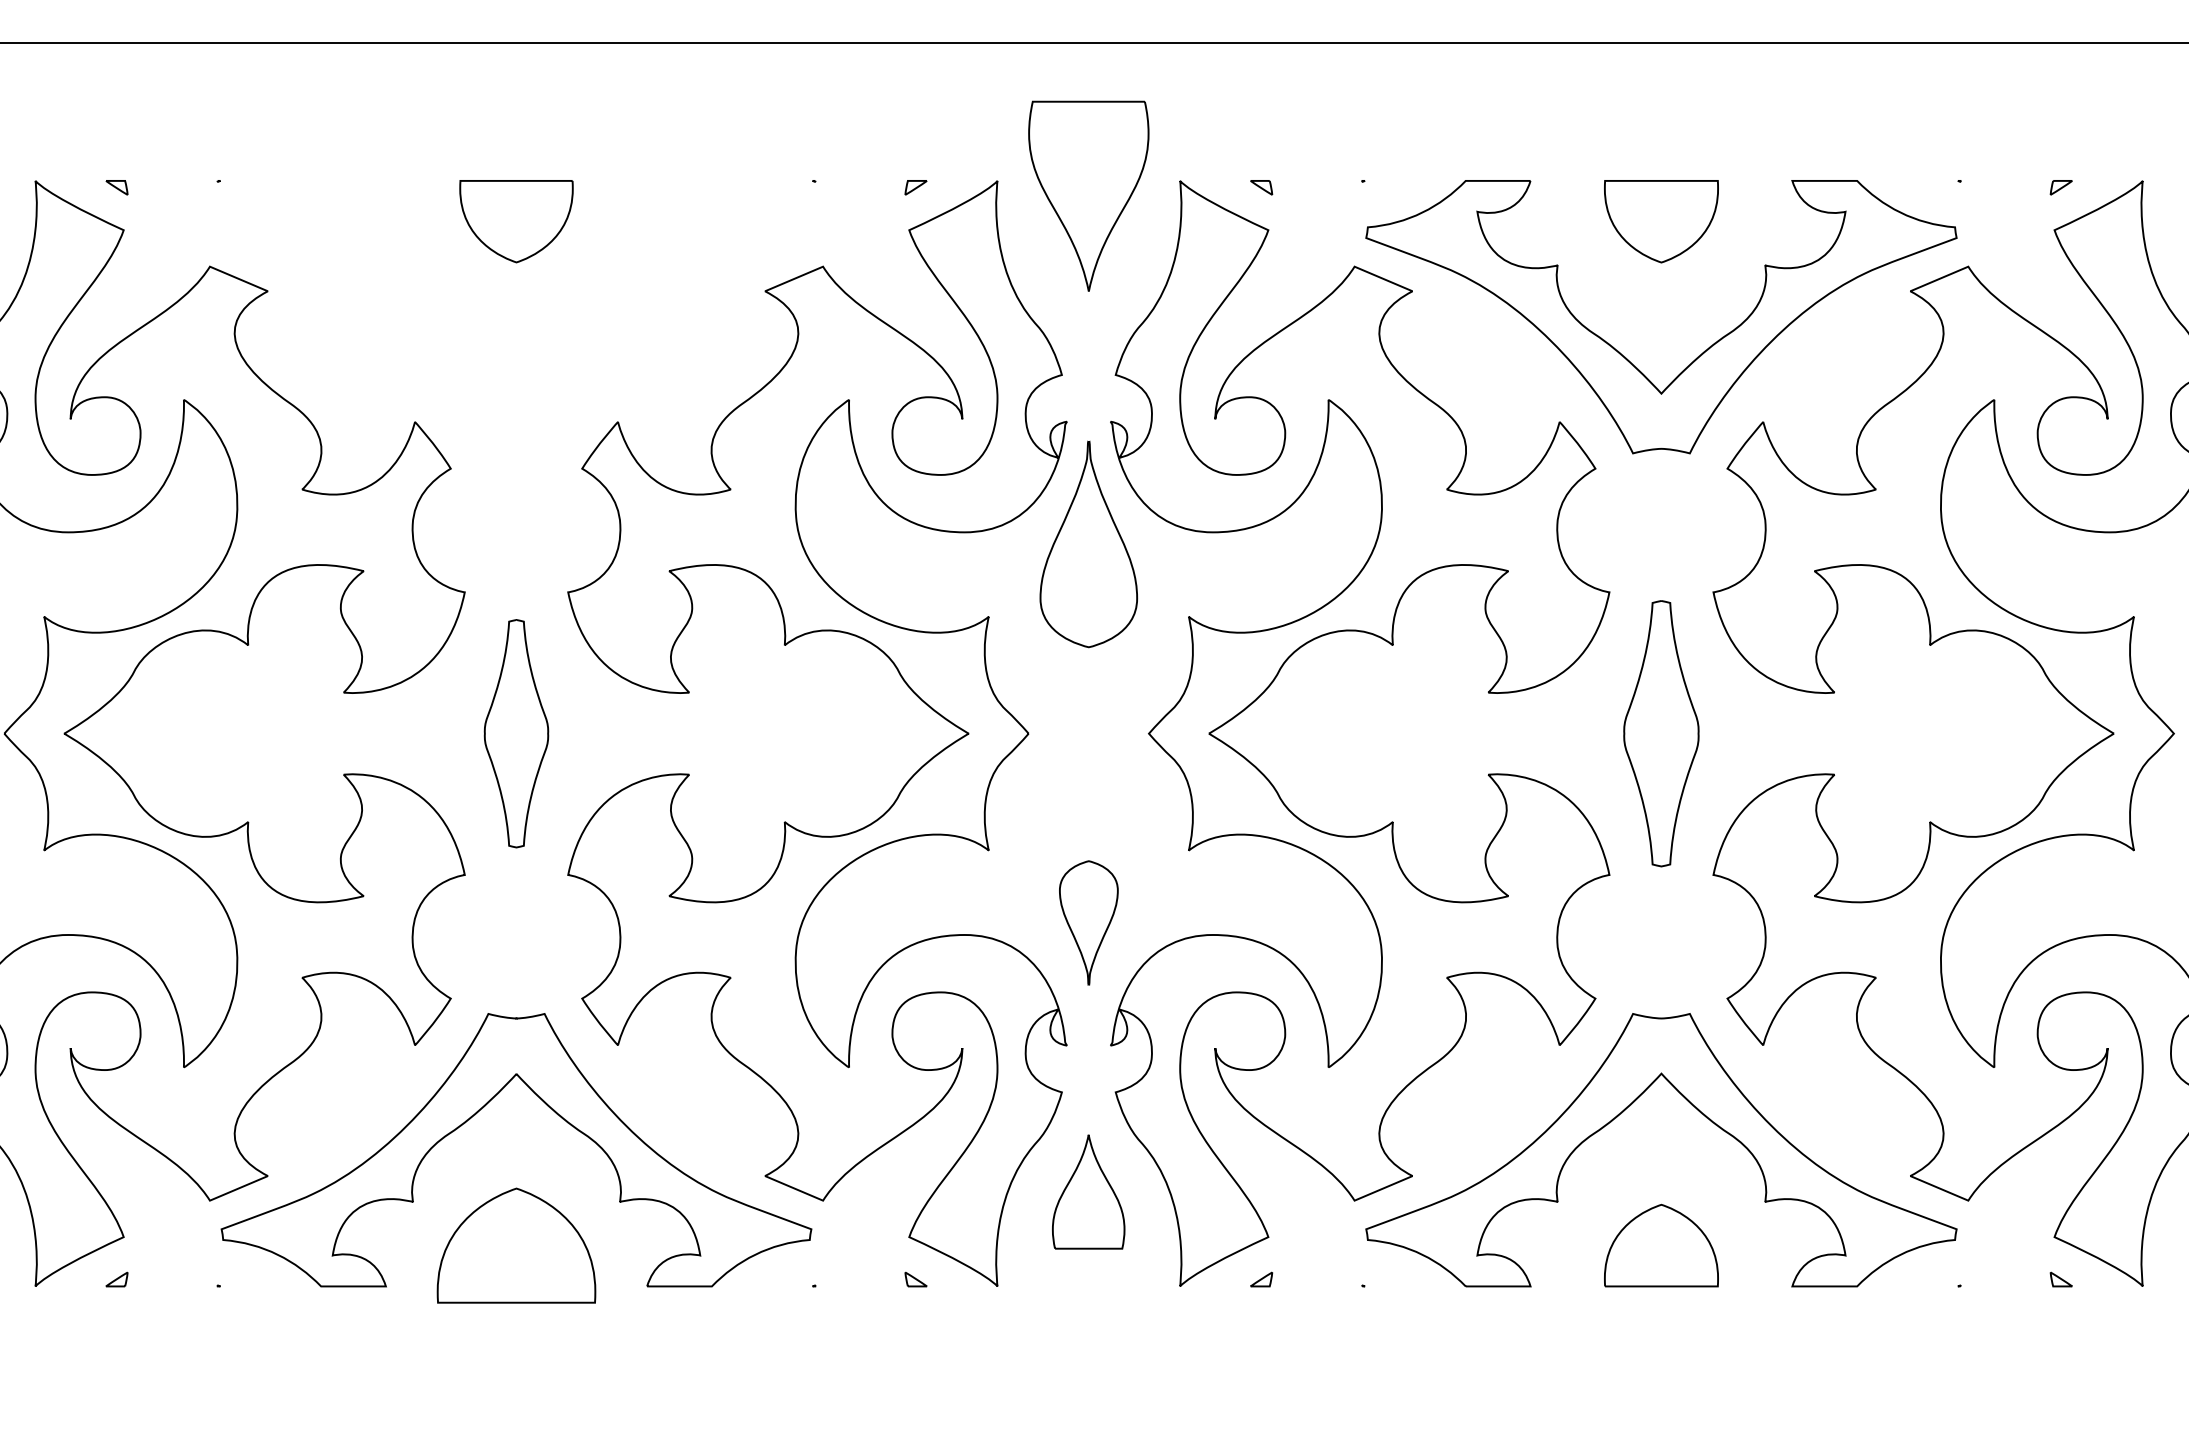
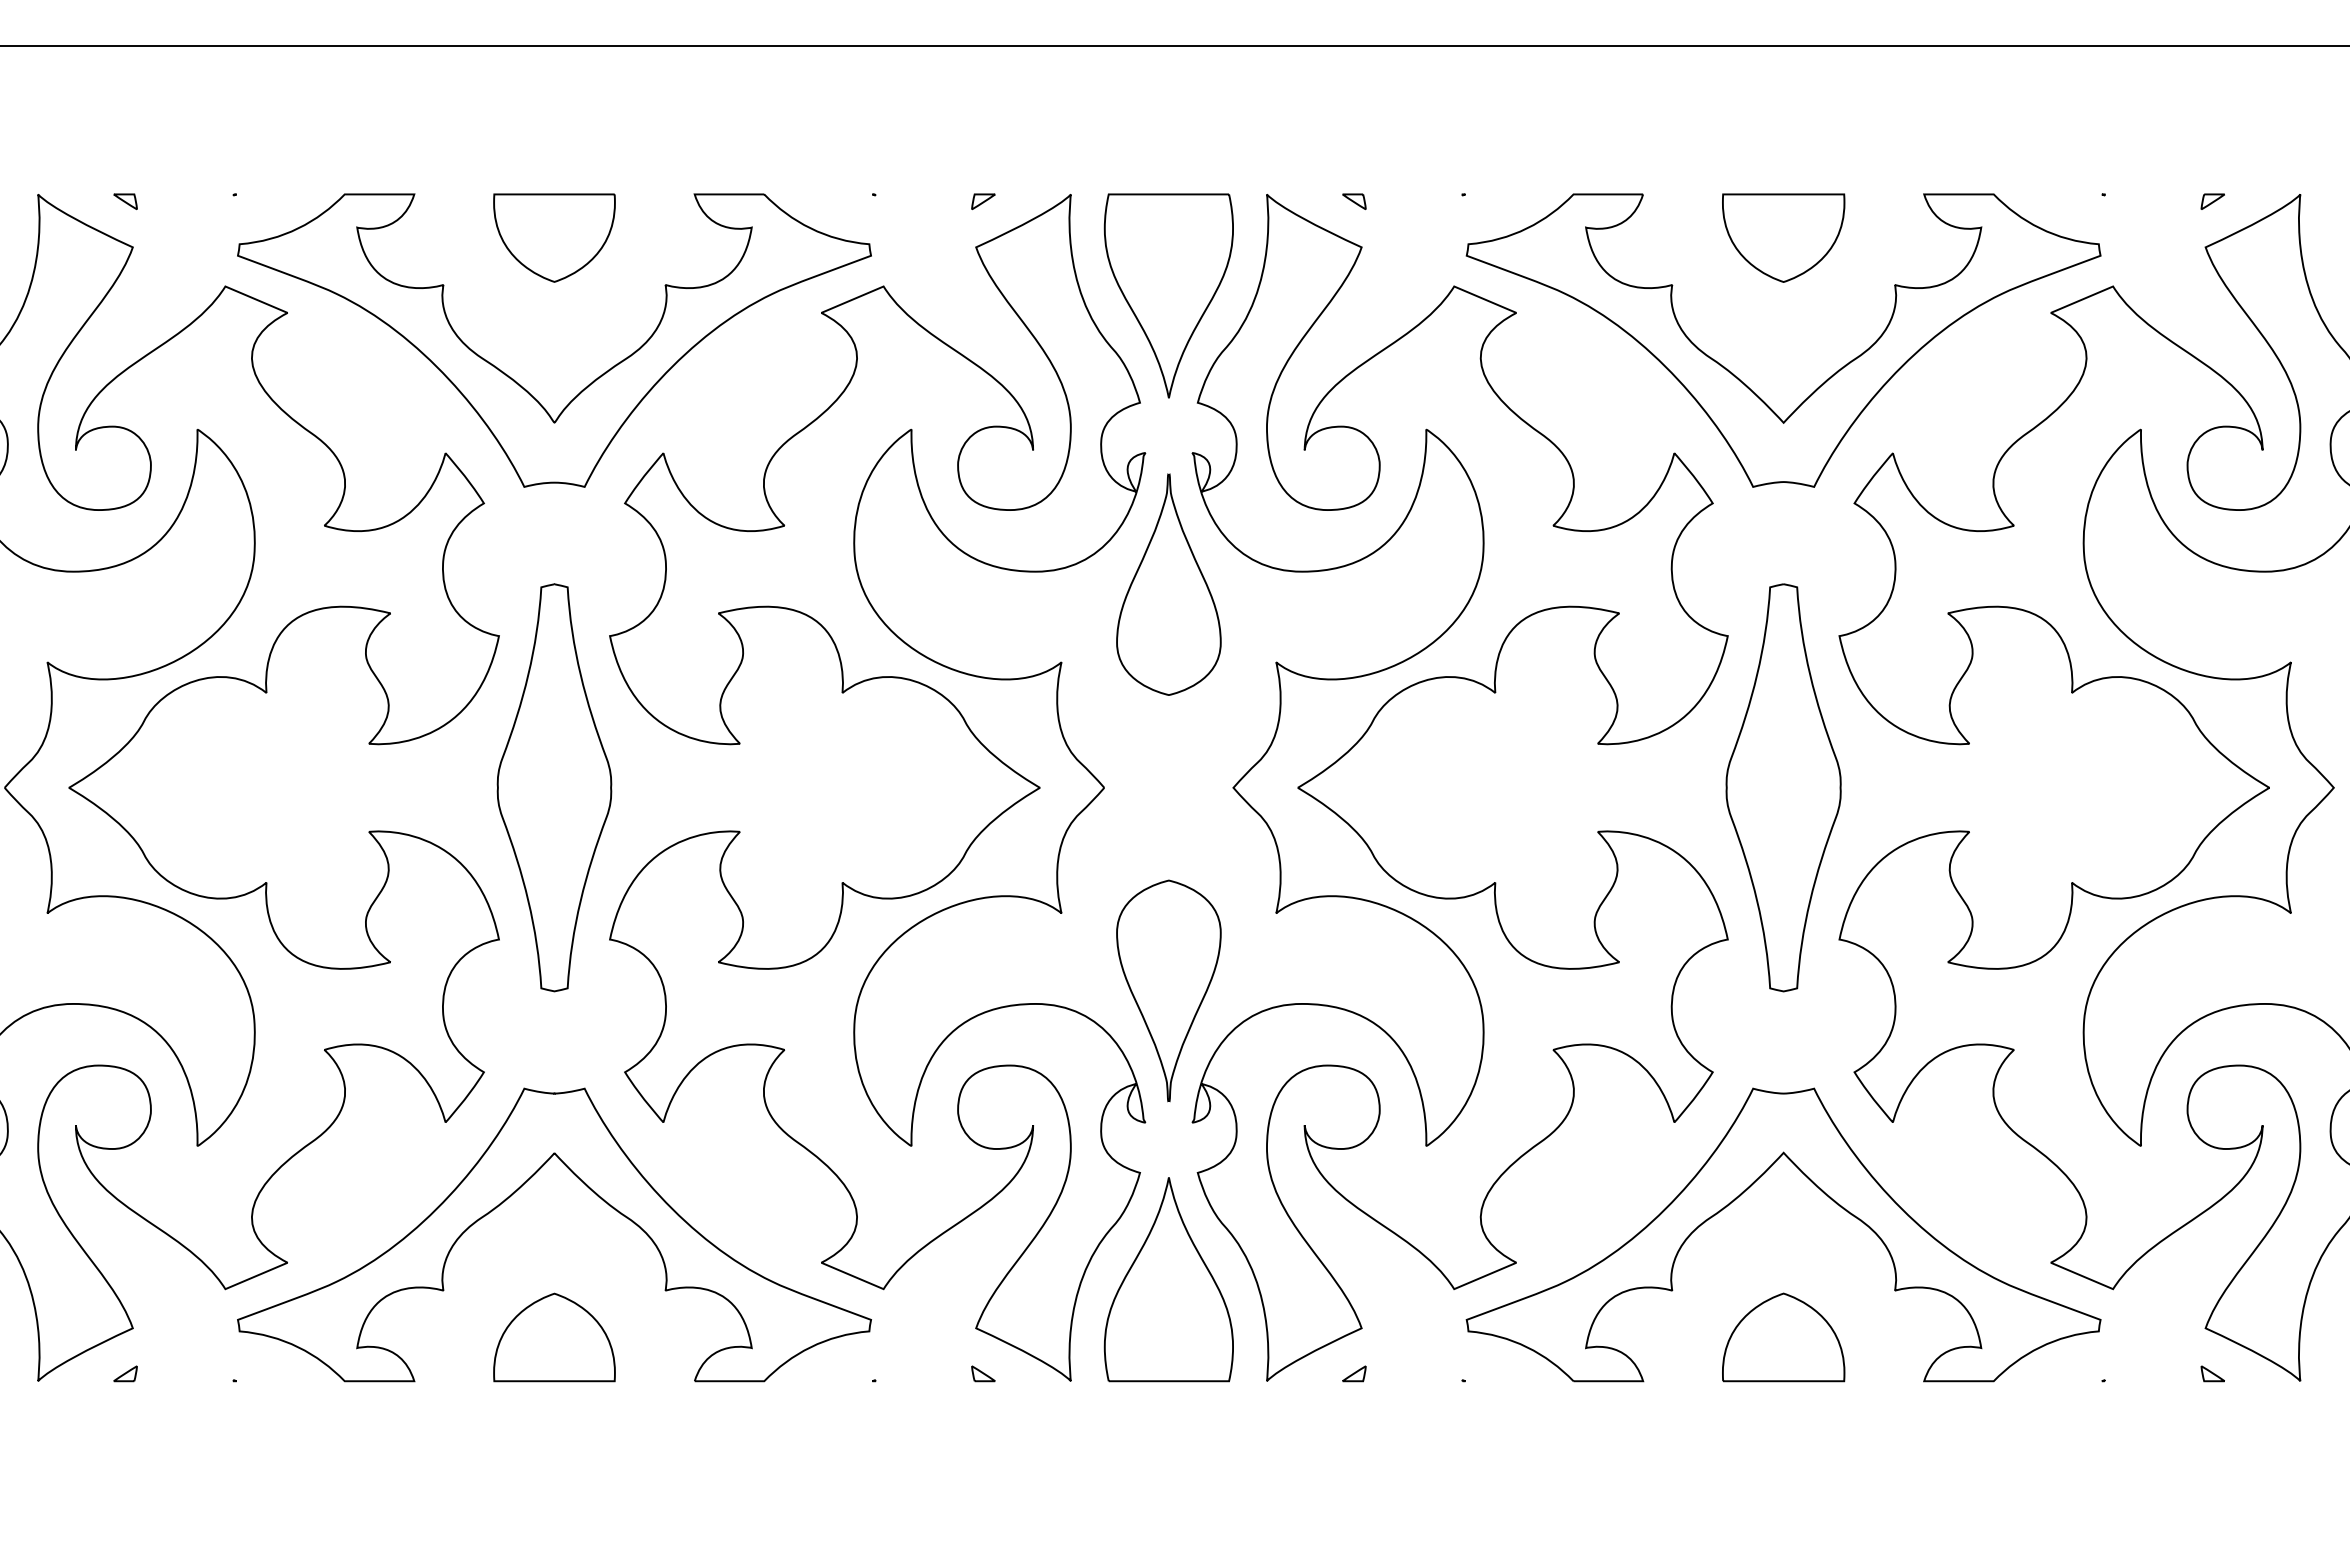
part: (1088, 195) -> (1168, 295), moved
part: (483, 357) -> (519, 383), added
part: (516, 733) -> (554, 787), size x1.67
part: (1661, 733) -> (1783, 787), size x1.43
part: (1088, 922) -> (1168, 990), size x1.67
part: (1088, 1191) -> (1168, 1279), size x1.67
part: (516, 1245) -> (554, 1337), size x0.71

